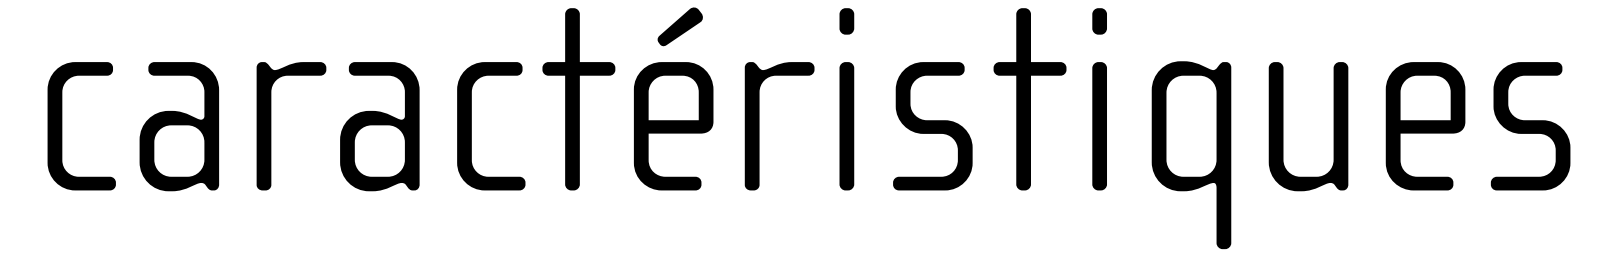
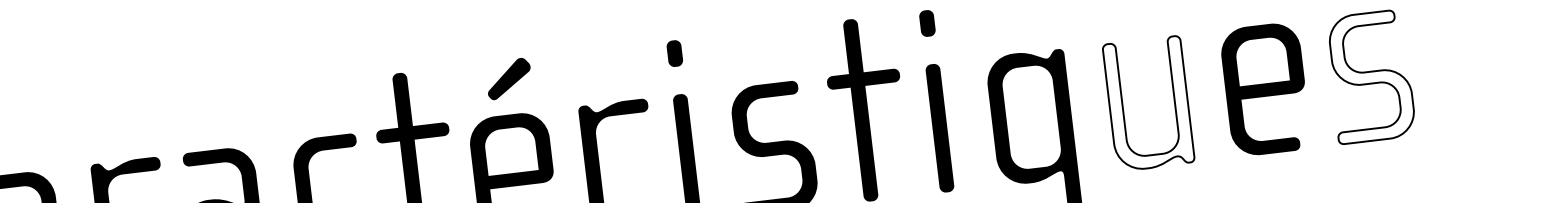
fill: (1308, 126) -> (1148, 103), removed
fill: (1530, 126) -> (1370, 77), removed

